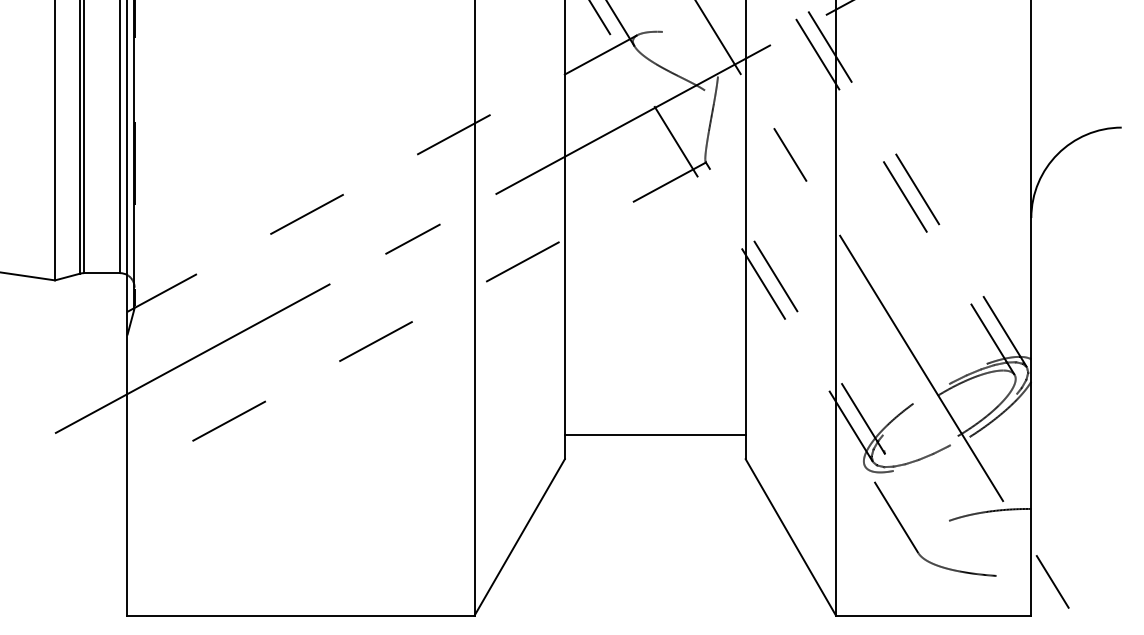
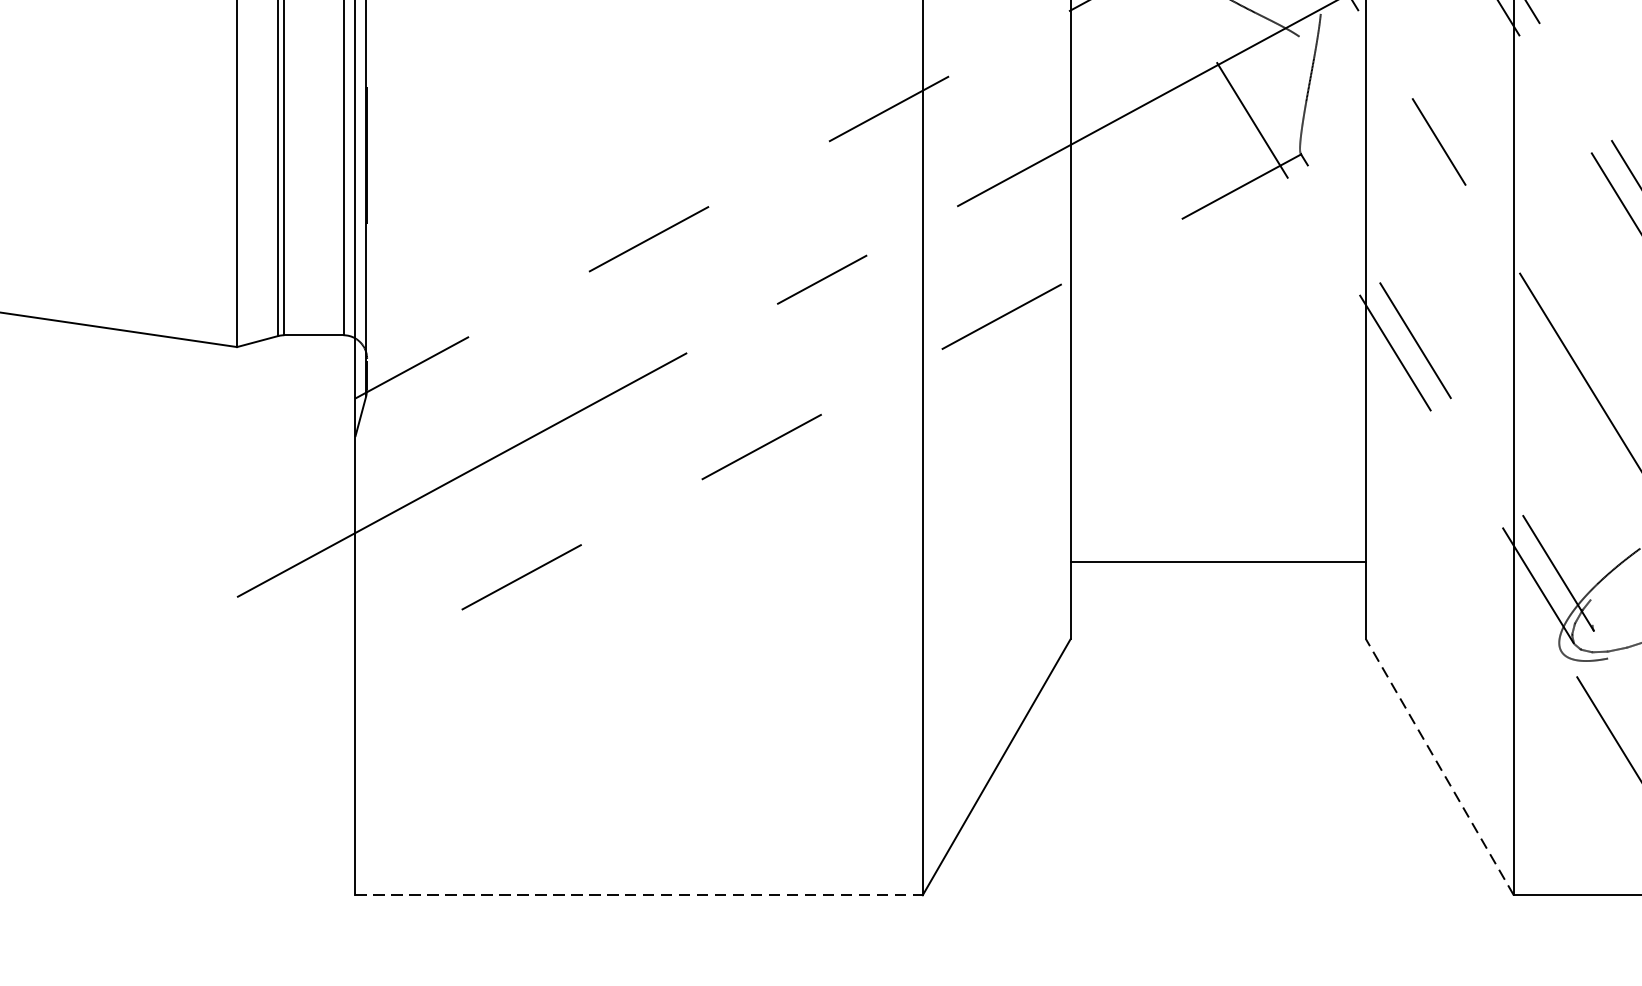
line: (654, 434) -> (1216, 561), moved
line: (790, 537) -> (1439, 767), solid -> dashed
line: (300, 615) -> (638, 894), solid -> dashed

